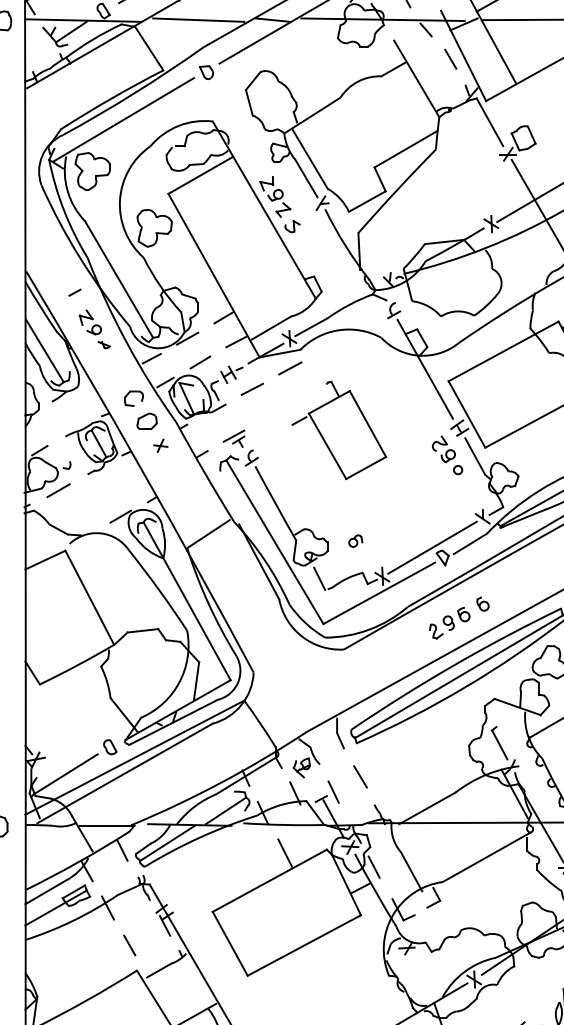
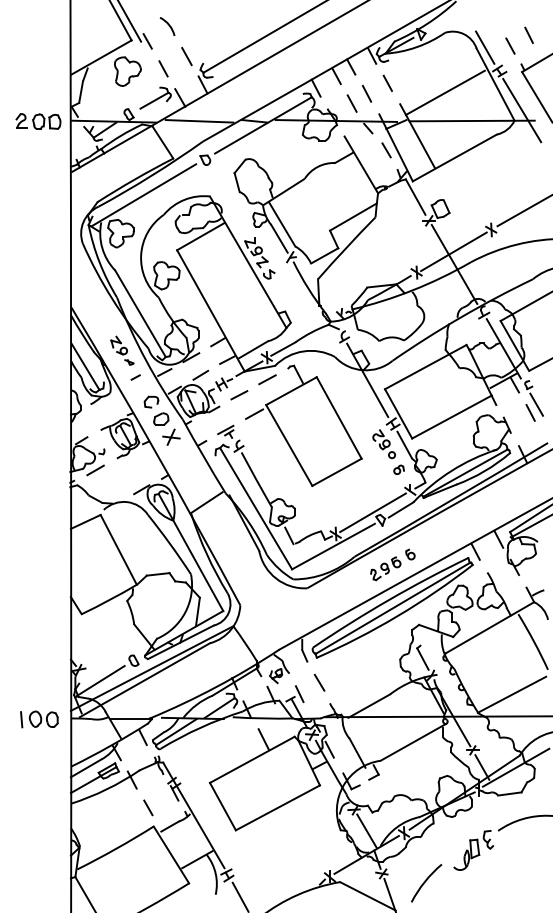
line: (74, 292) -> (135, 377), moved
part: (338, 430) -> (303, 425), size x1.67
part: (160, 444) -> (171, 436), size x1.67
part: (354, 540) -> (398, 469), moved
line: (423, 977) -> (366, 831), added

